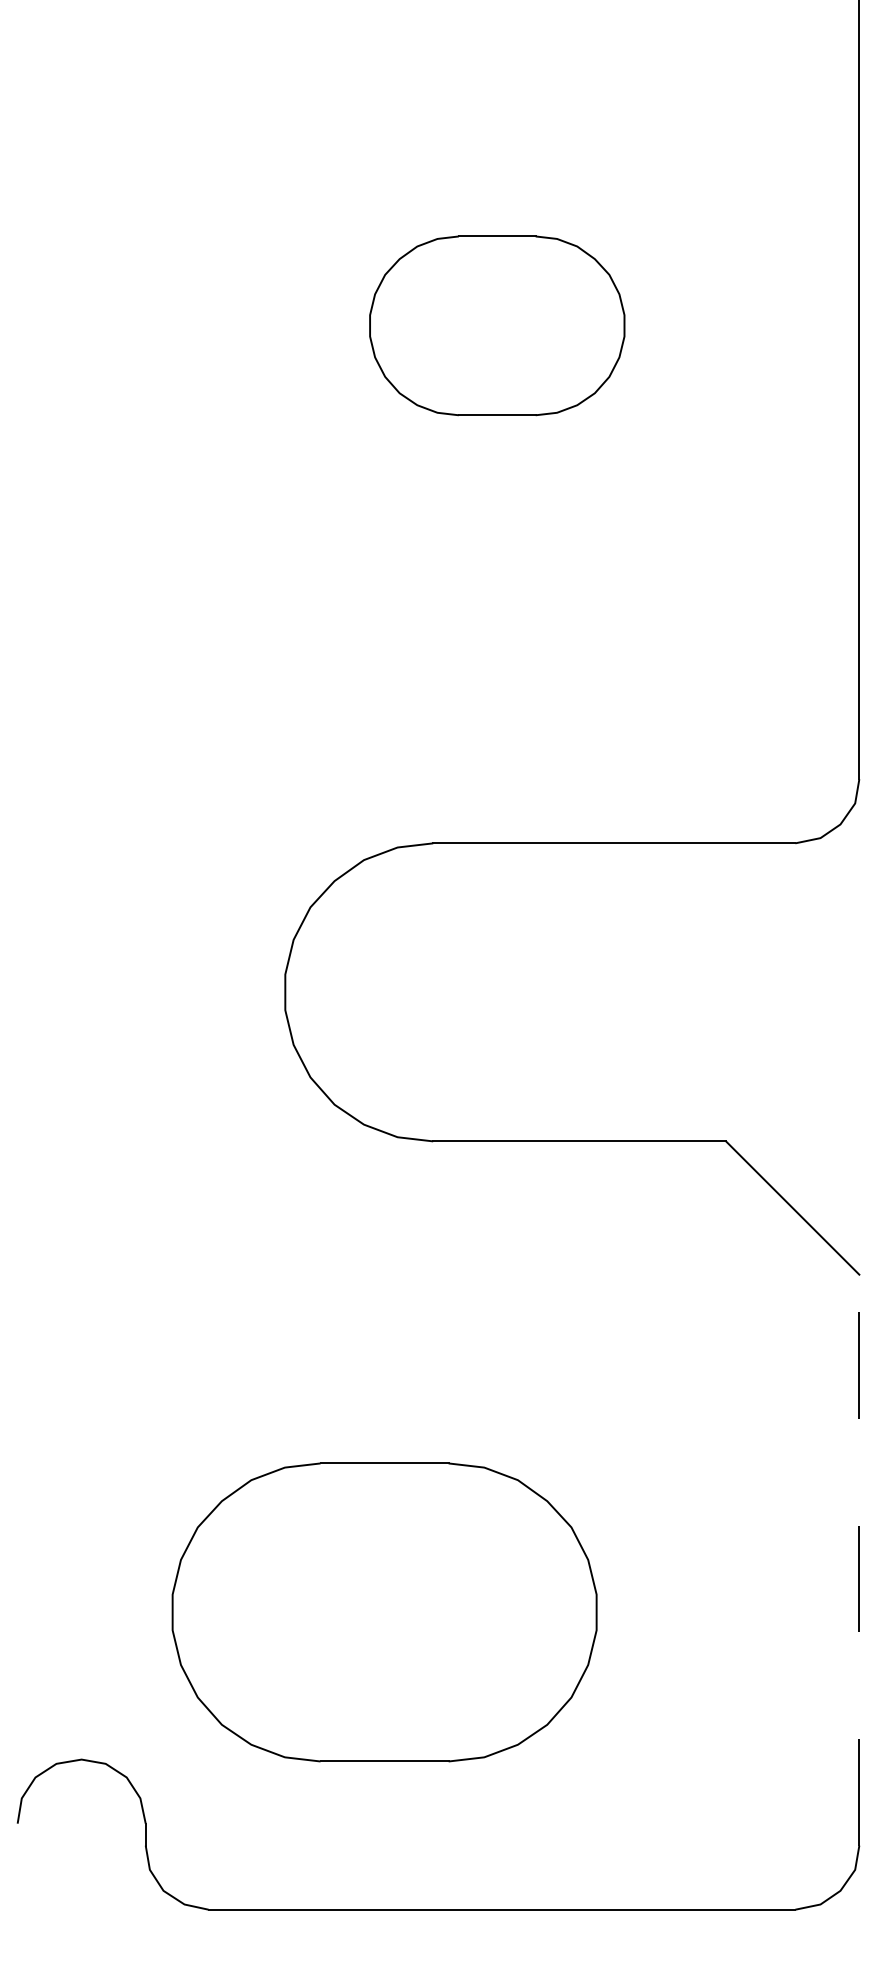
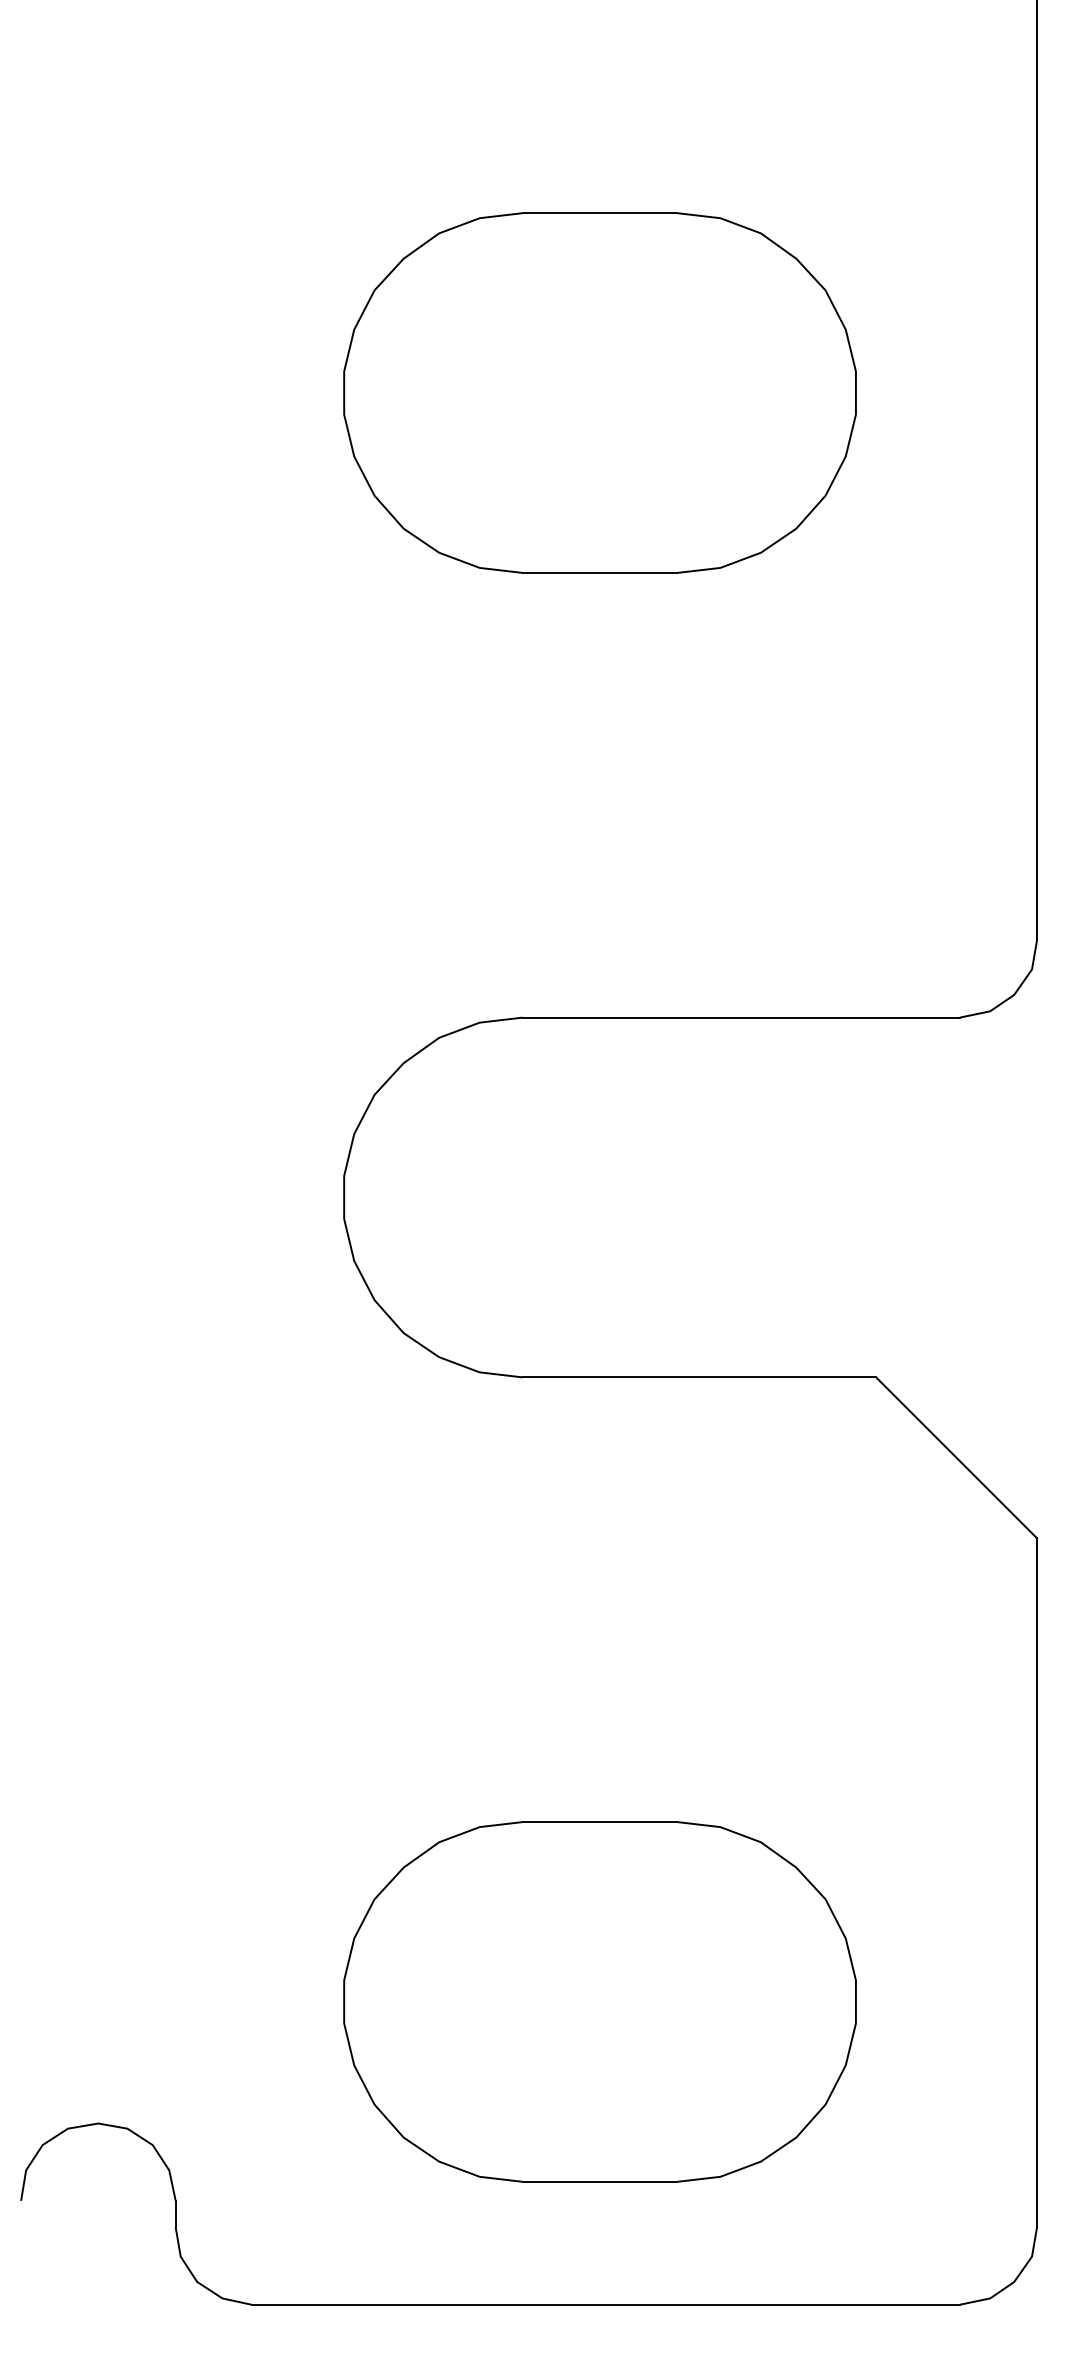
part: (496, 325) -> (599, 392), size x1.67
line: (859, 1559) -> (1037, 1882), dashed -> solid
part: (384, 1612) -> (599, 2001), moved

